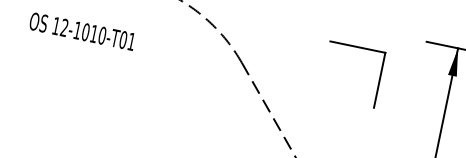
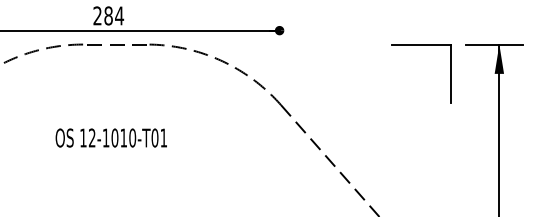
text: (81, 30) -> (110, 137), moved
part: (357, 47) -> (421, 45), moved

